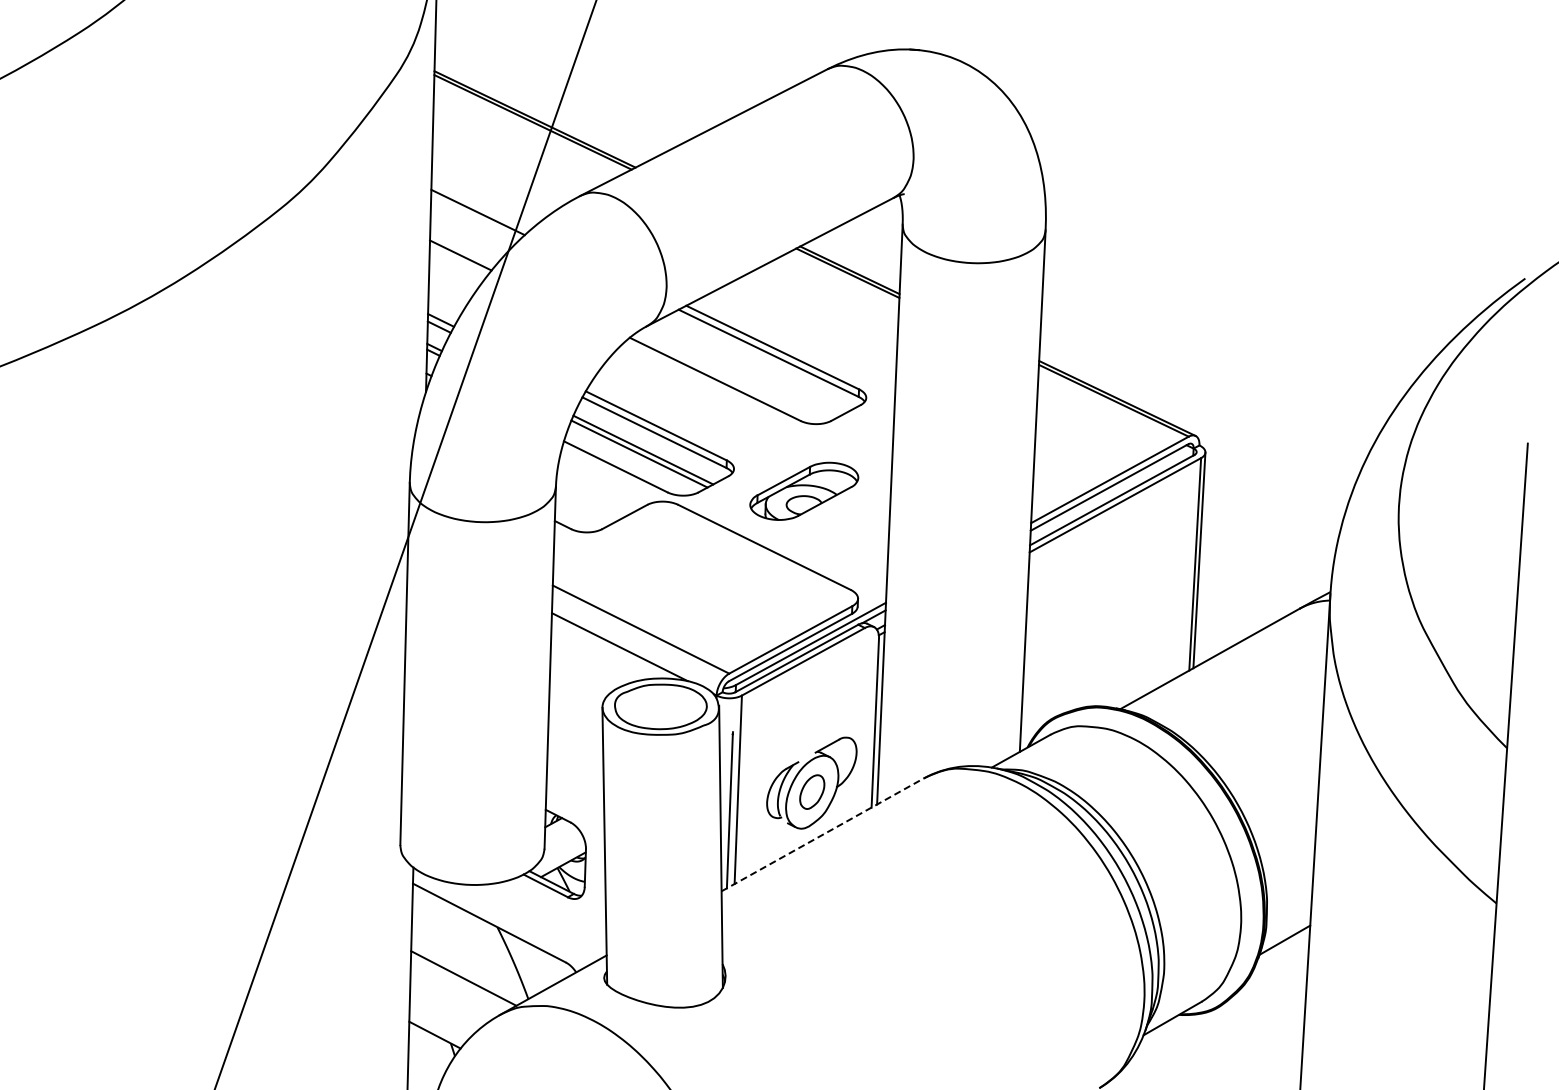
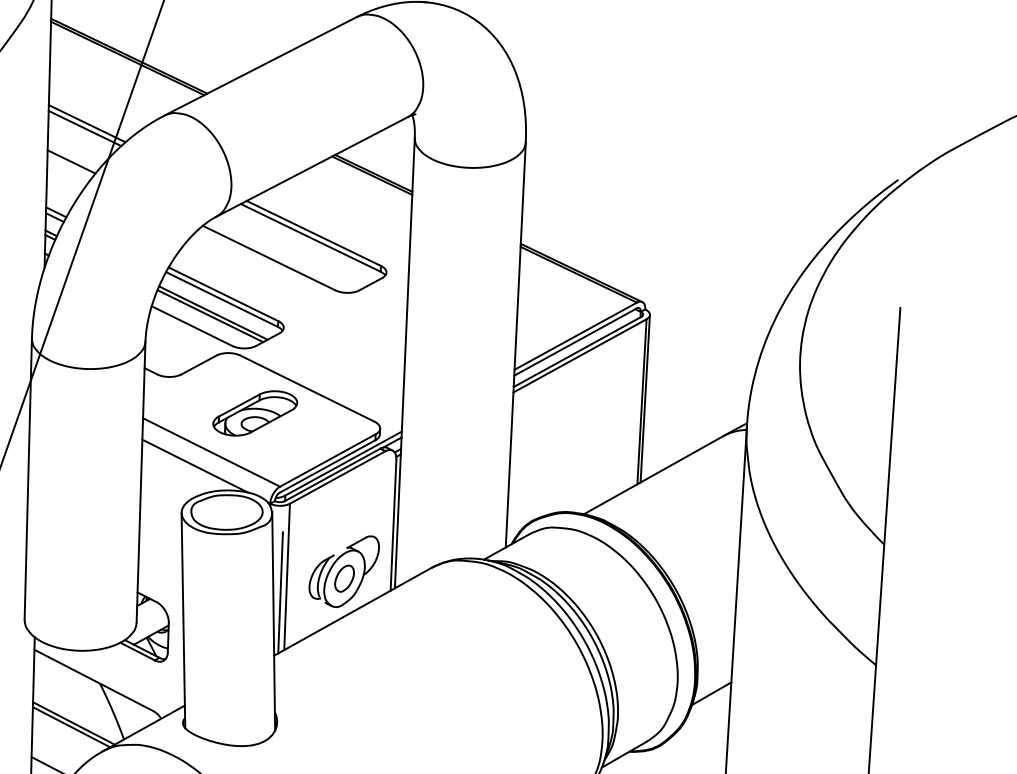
line: (480, 206) -> (86, 123), added
part: (804, 490) -> (255, 412), moved
line: (822, 834) -> (352, 611), dashed -> solid
line: (460, 983) -> (71, 727), added

